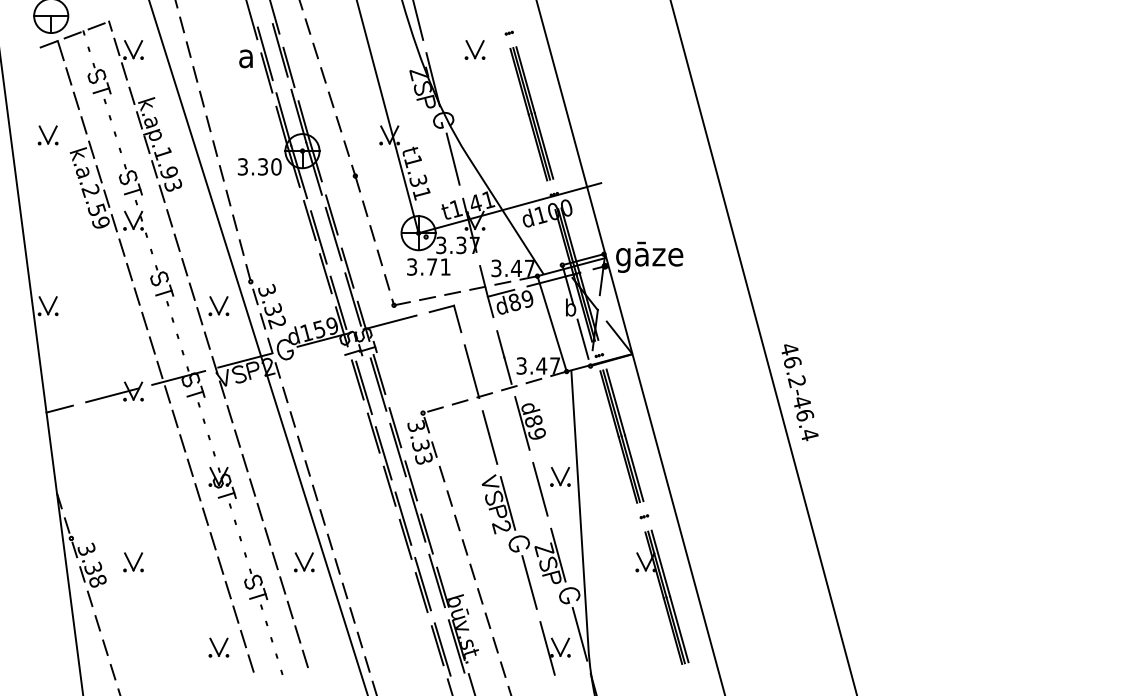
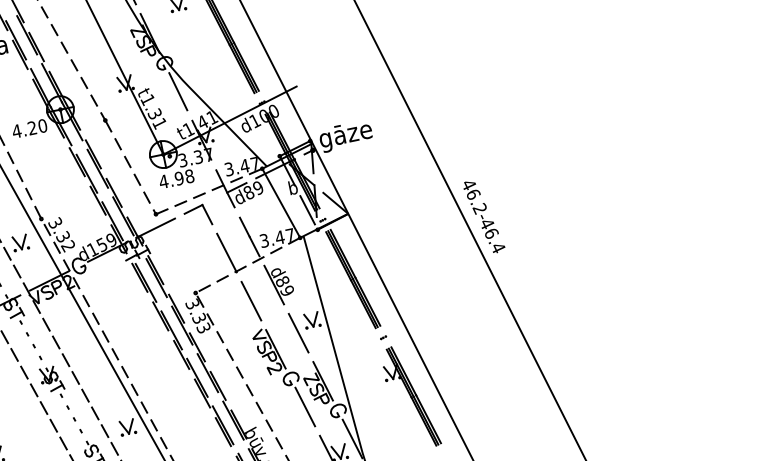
text: (252, 166) -> (24, 129), 3.30 -> 4.20
text: (428, 266) -> (176, 178), 3.71 -> 4.98

